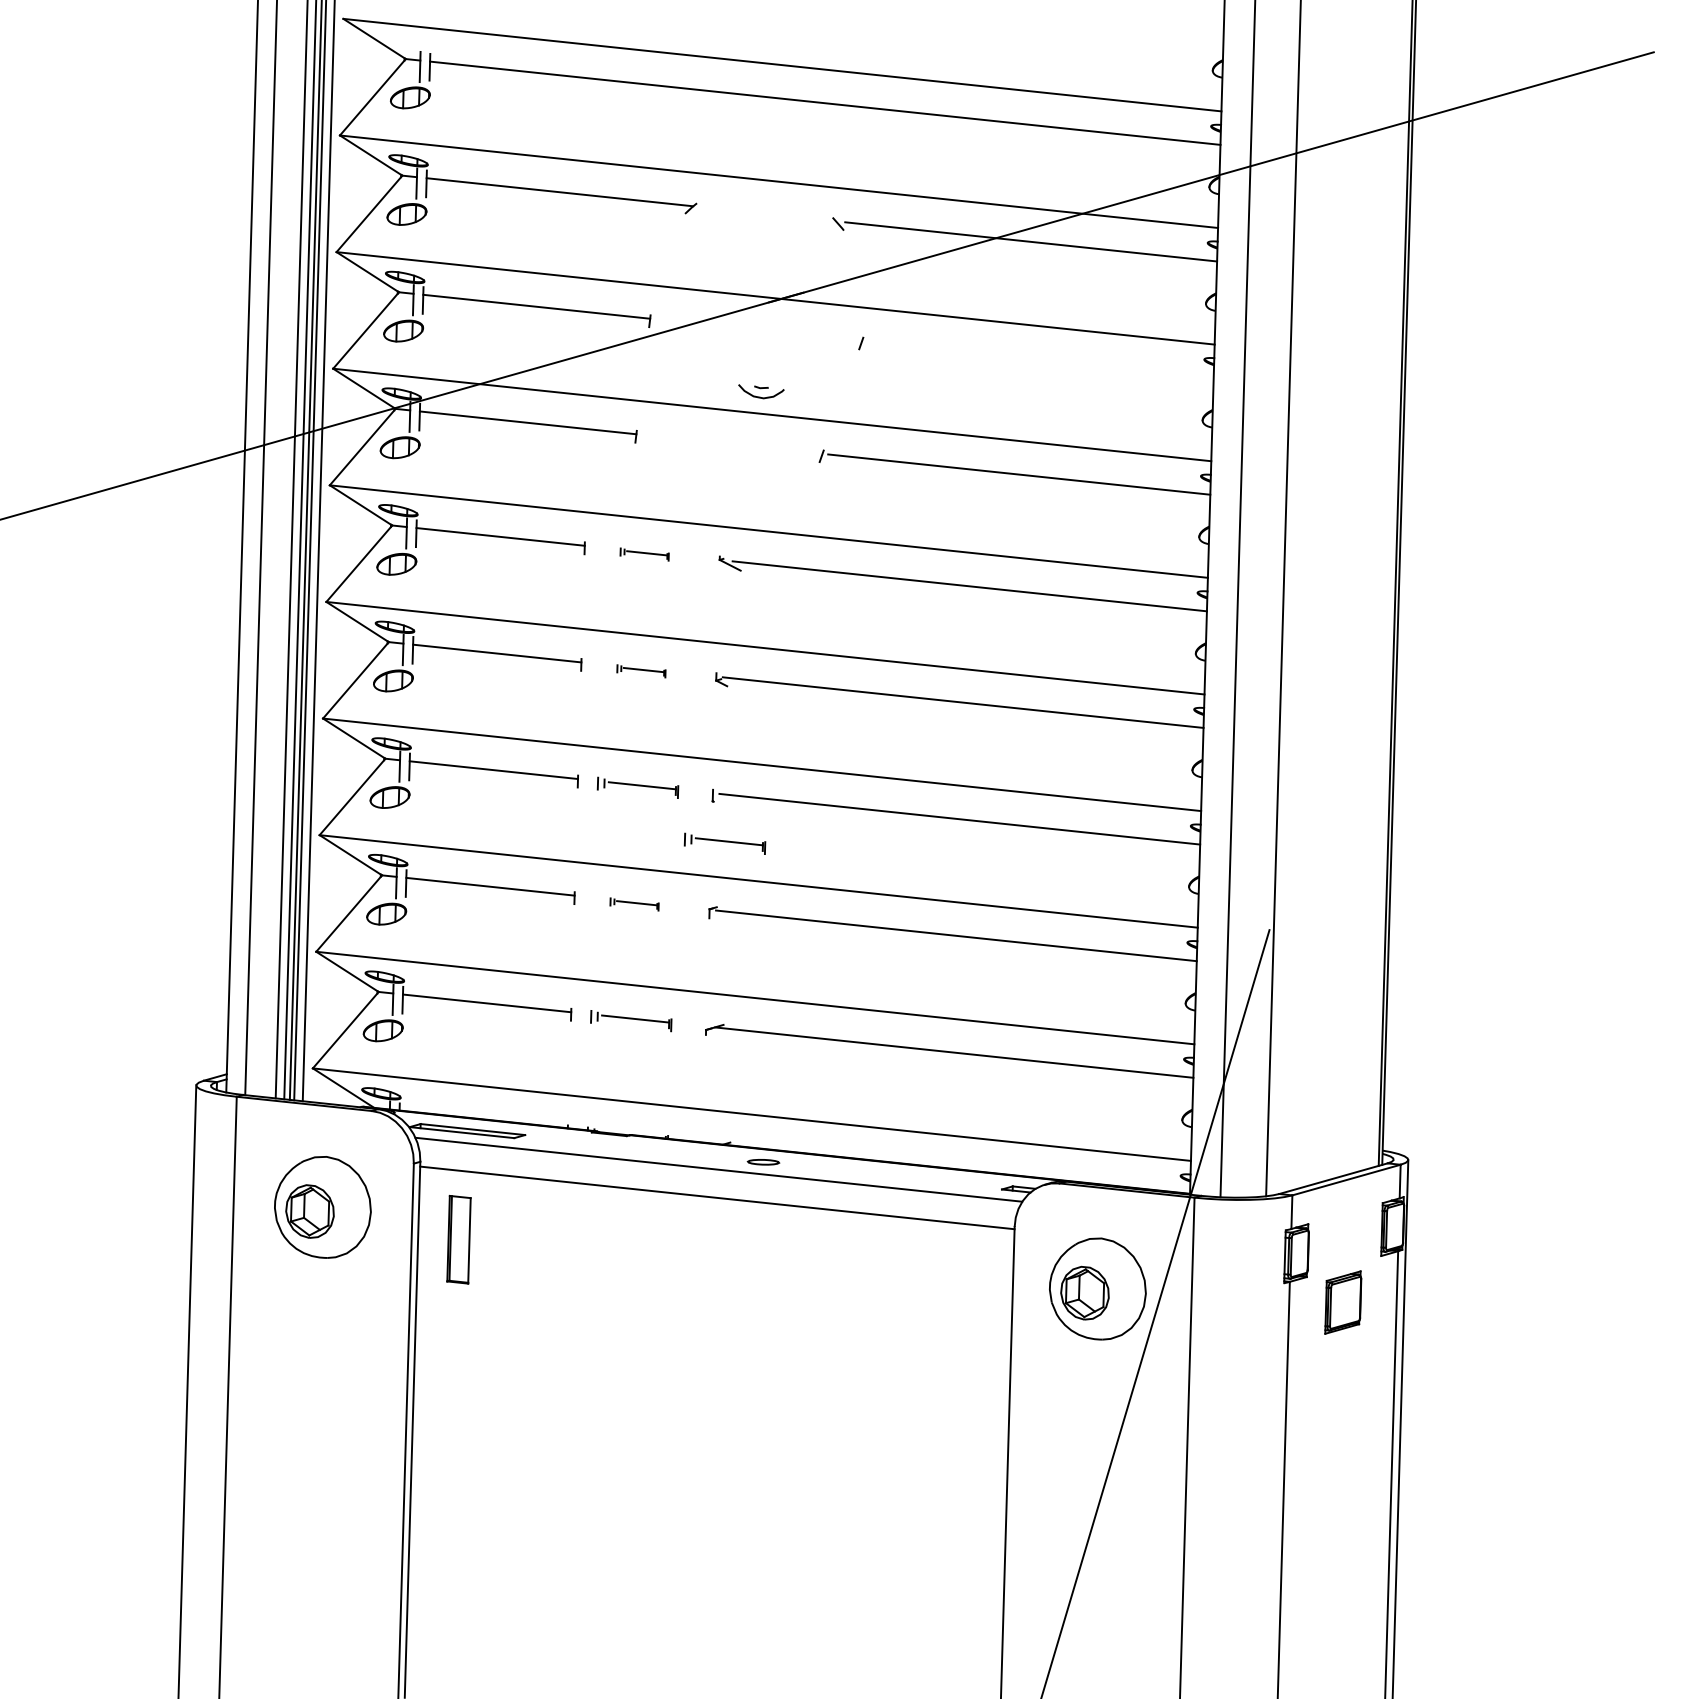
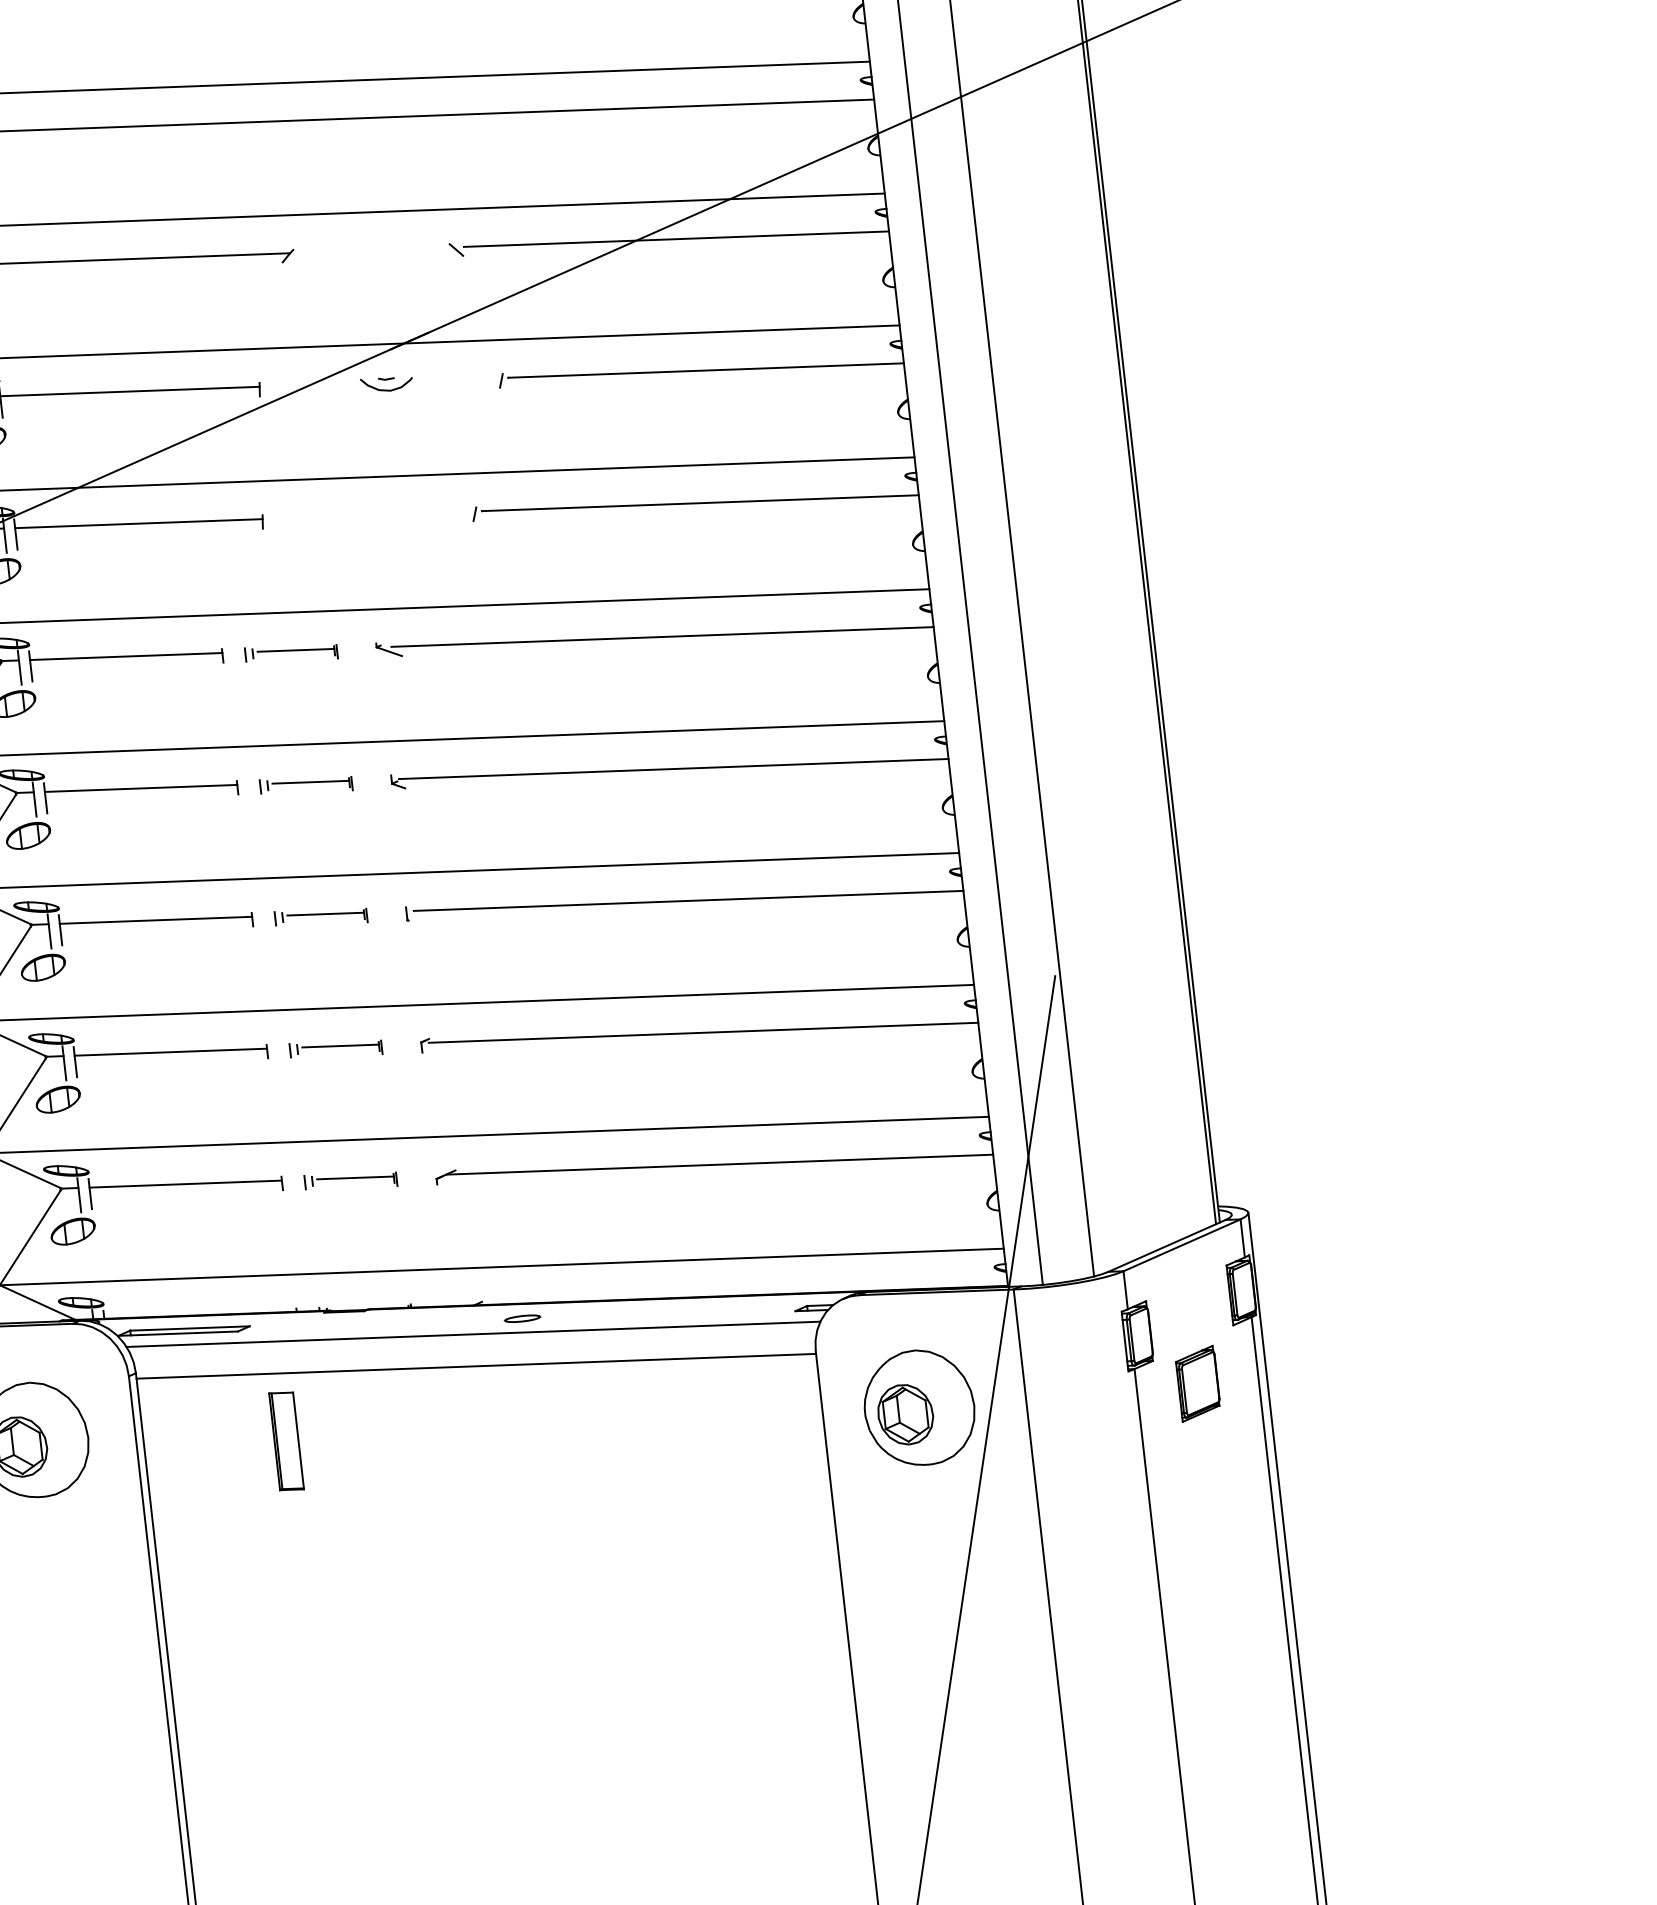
line: (1040, 359) -> (705, 370), added
part: (761, 391) -> (387, 383), moved
part: (644, 554) -> (291, 653), size x1.67
part: (641, 671) -> (306, 785), size x1.67
part: (724, 843) -> (427, 965), removed
part: (634, 904) -> (335, 1049), size x1.67
part: (458, 1239) -> (285, 1441), moved

